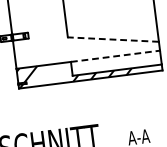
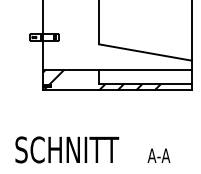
line: (113, 39) -> (145, 52), dashed -> solid
line: (116, 55) -> (146, 69), dashed -> solid

